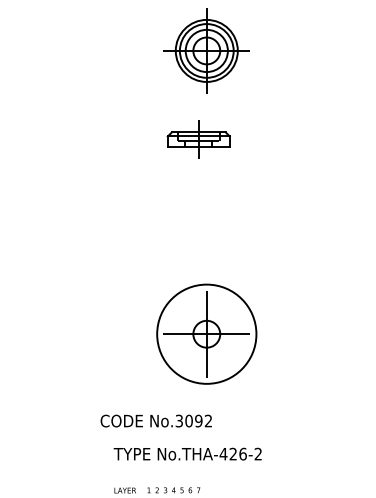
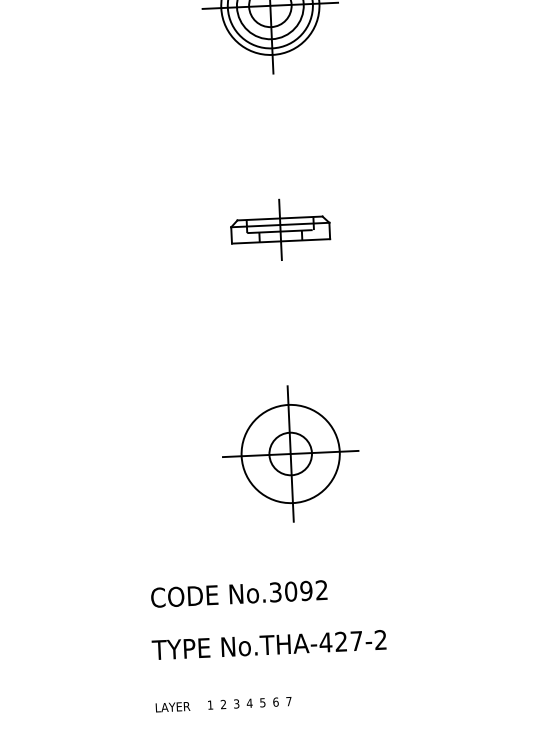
part: (198, 139) -> (280, 229), moved
circle: (206, 334) -> (290, 454), size x0.62
text: (155, 420) -> (237, 593), moved
text: (242, 453) -> (355, 640), No.THA-426-2 -> No.THA-427-2

